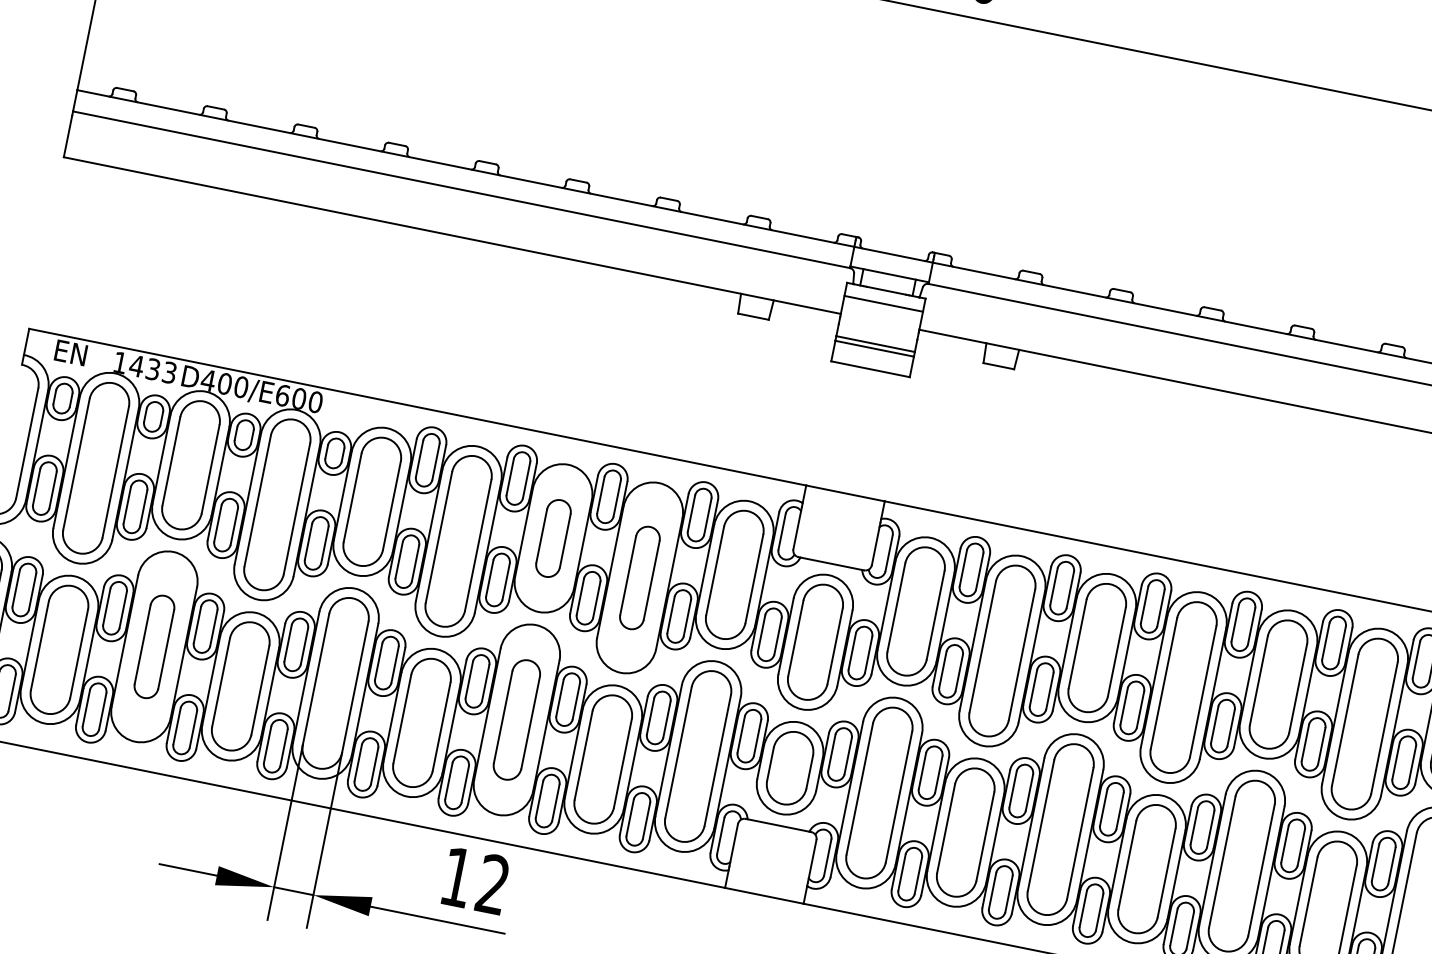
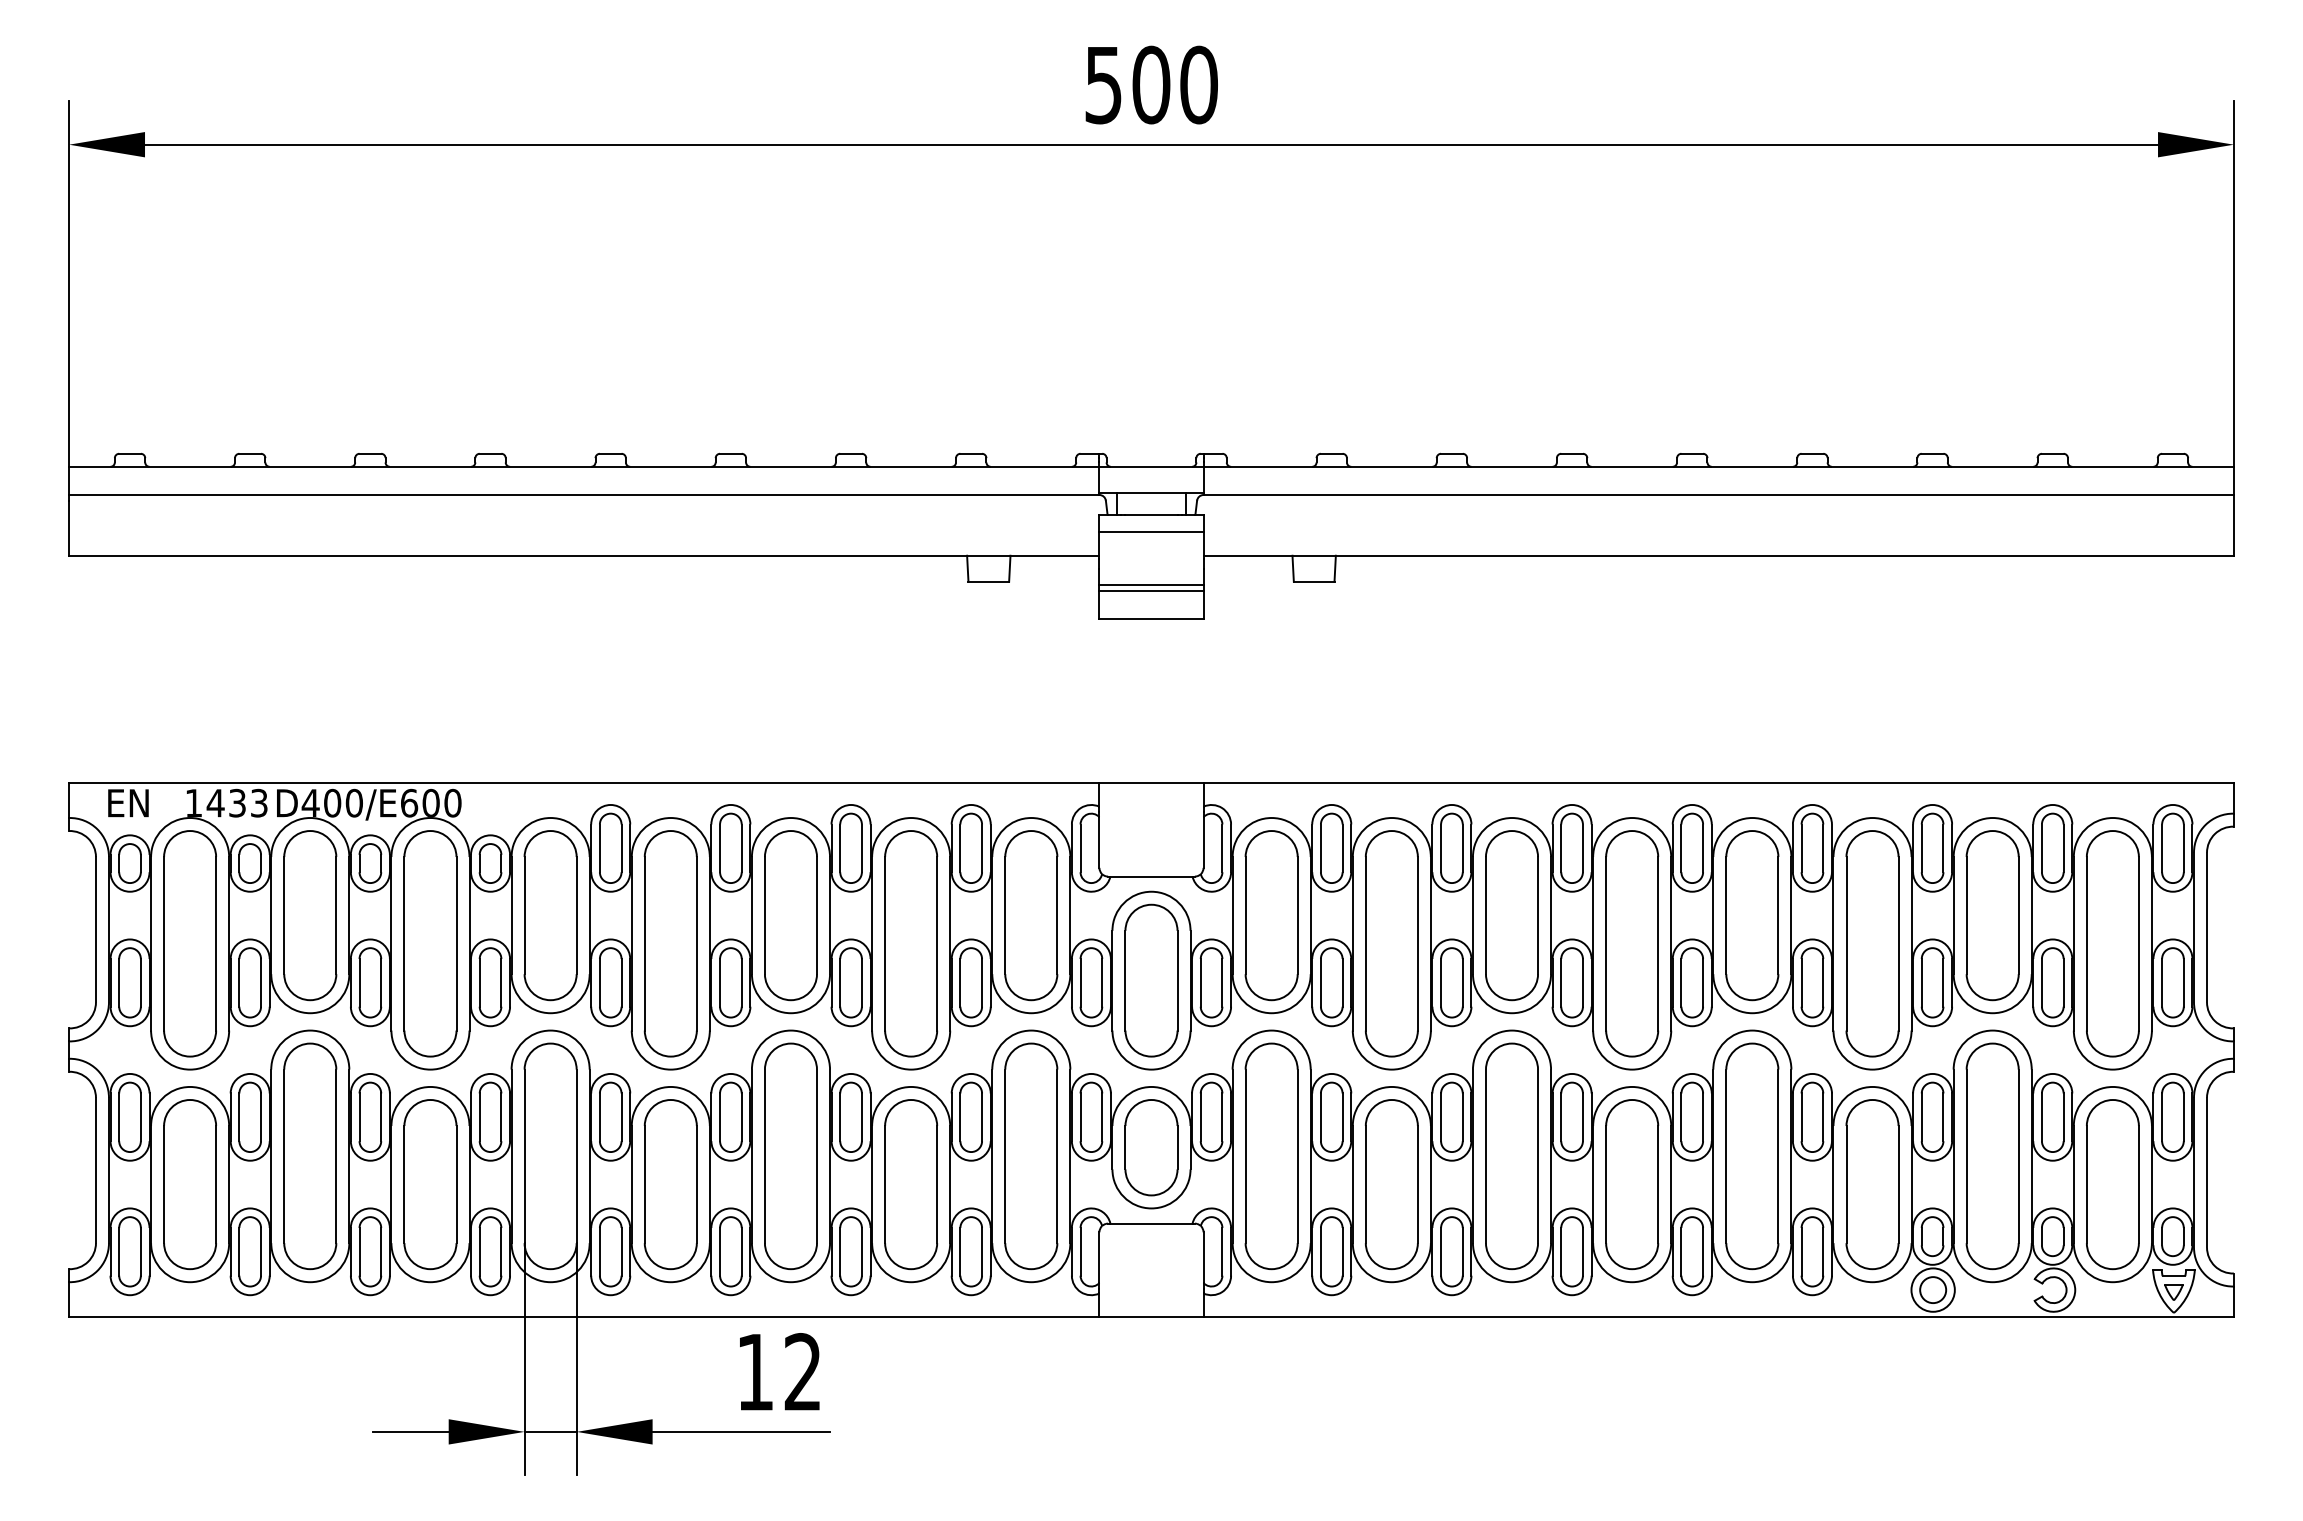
part: (553, 538) -> (790, 915), size x1.67
part: (640, 577) -> (911, 943), size x1.67
part: (154, 646) -> (310, 1156), size x1.67
part: (516, 719) -> (790, 1156), size x1.43

